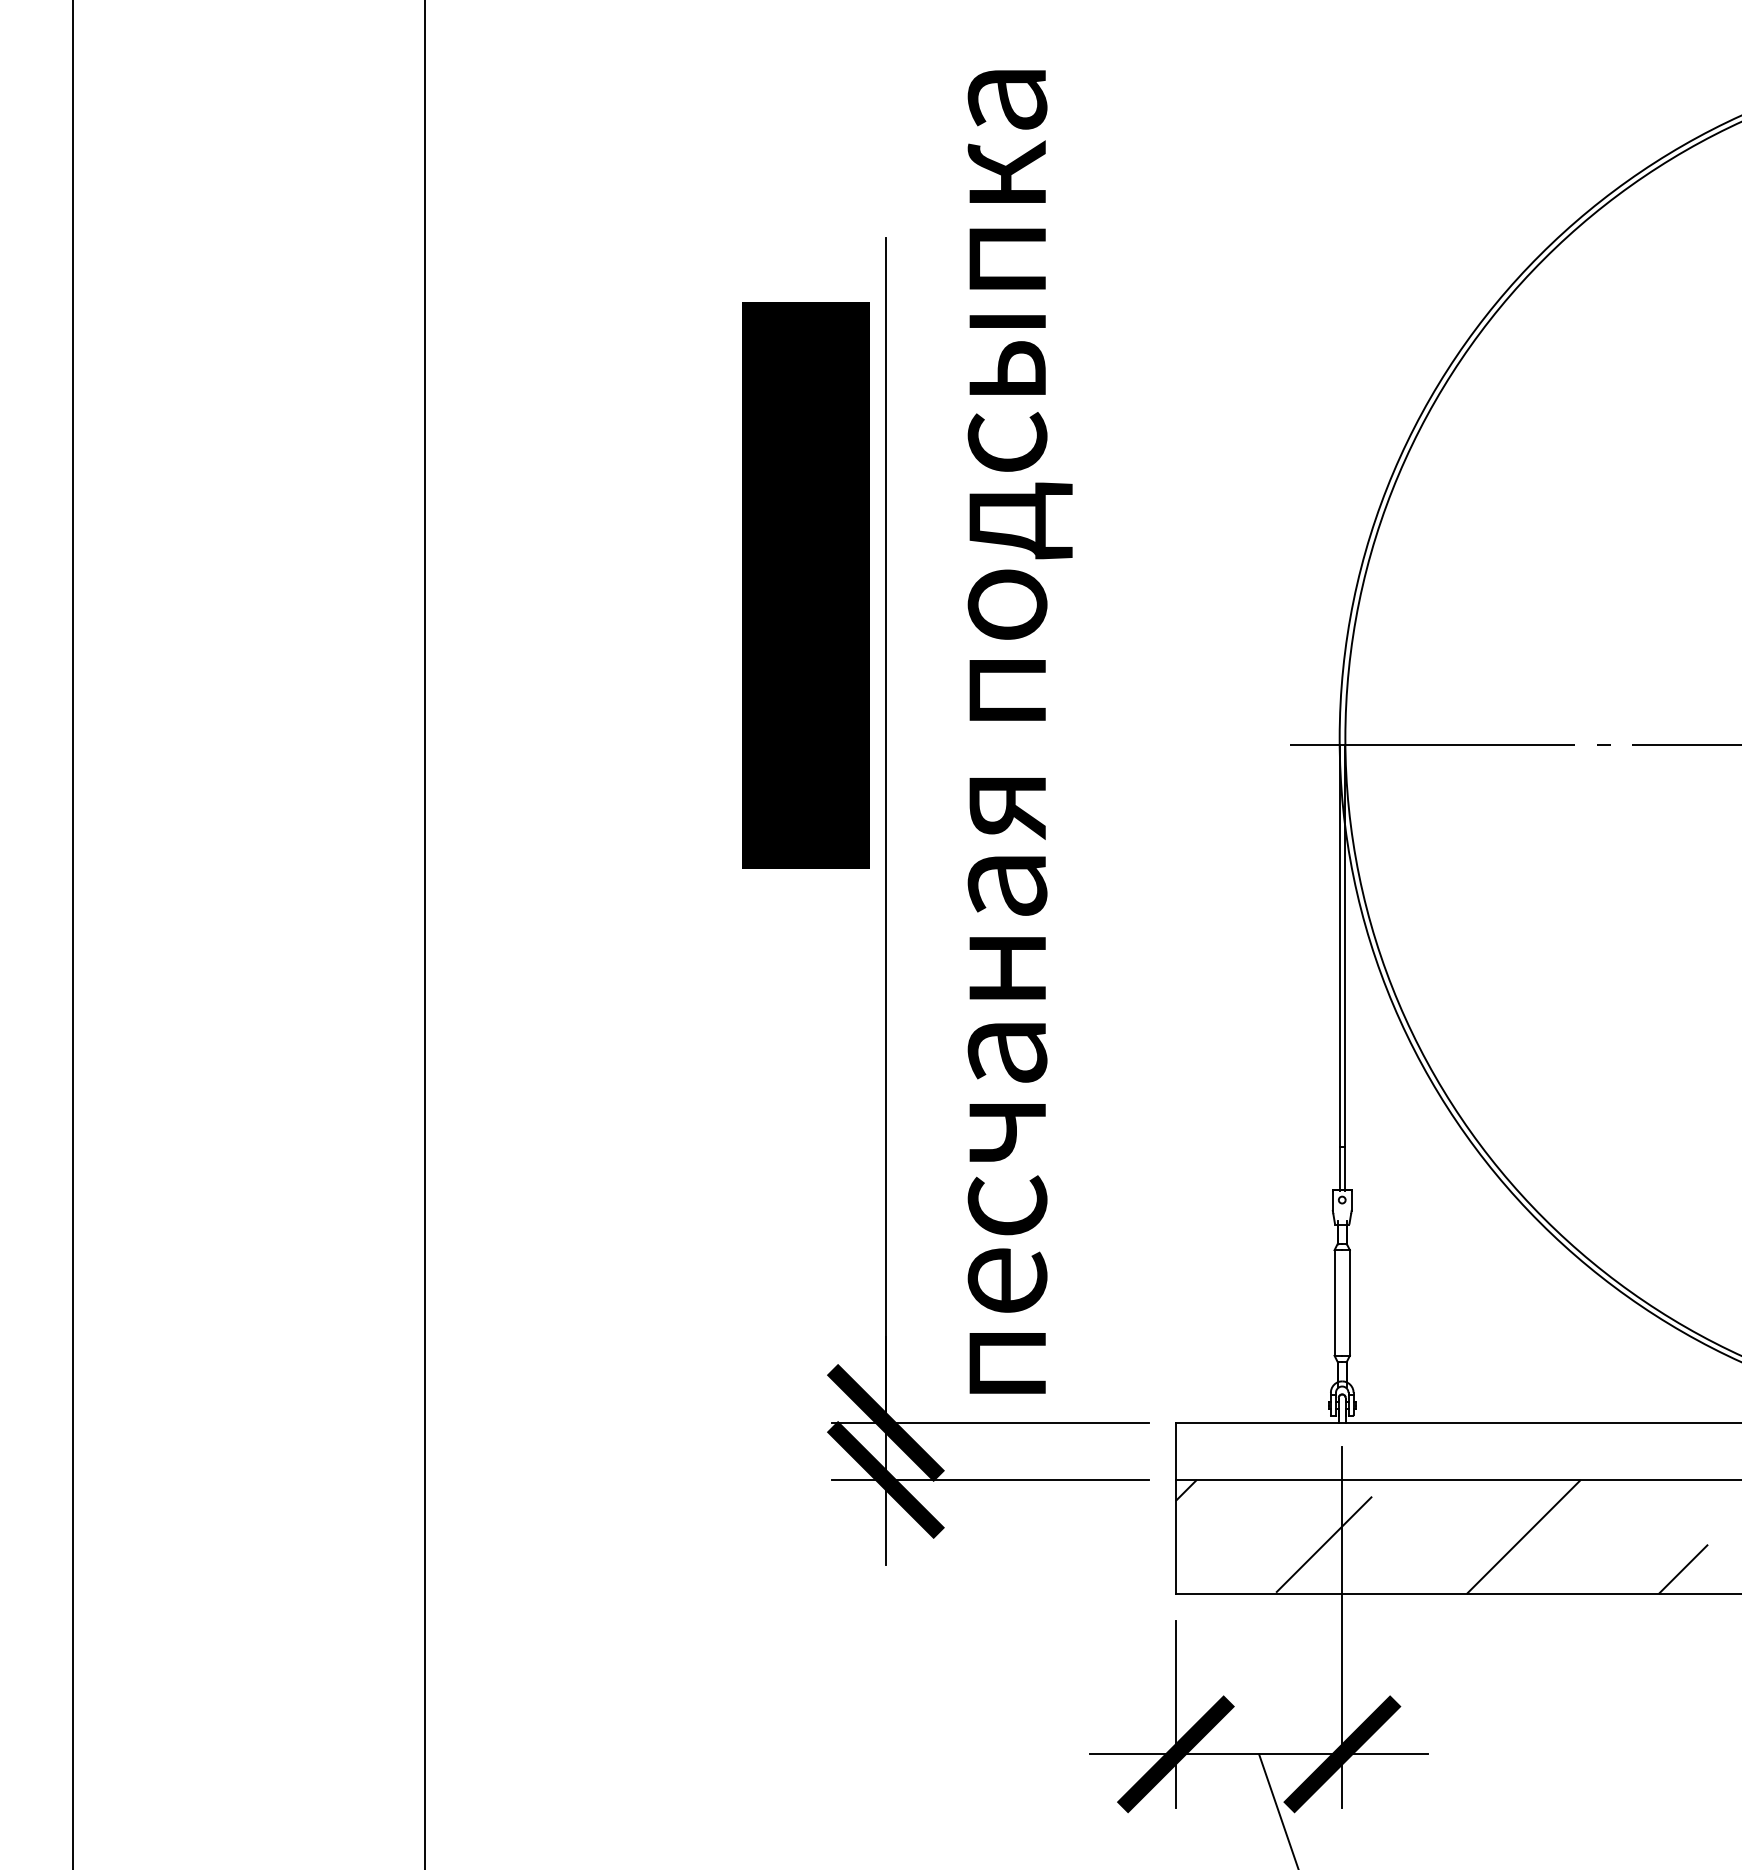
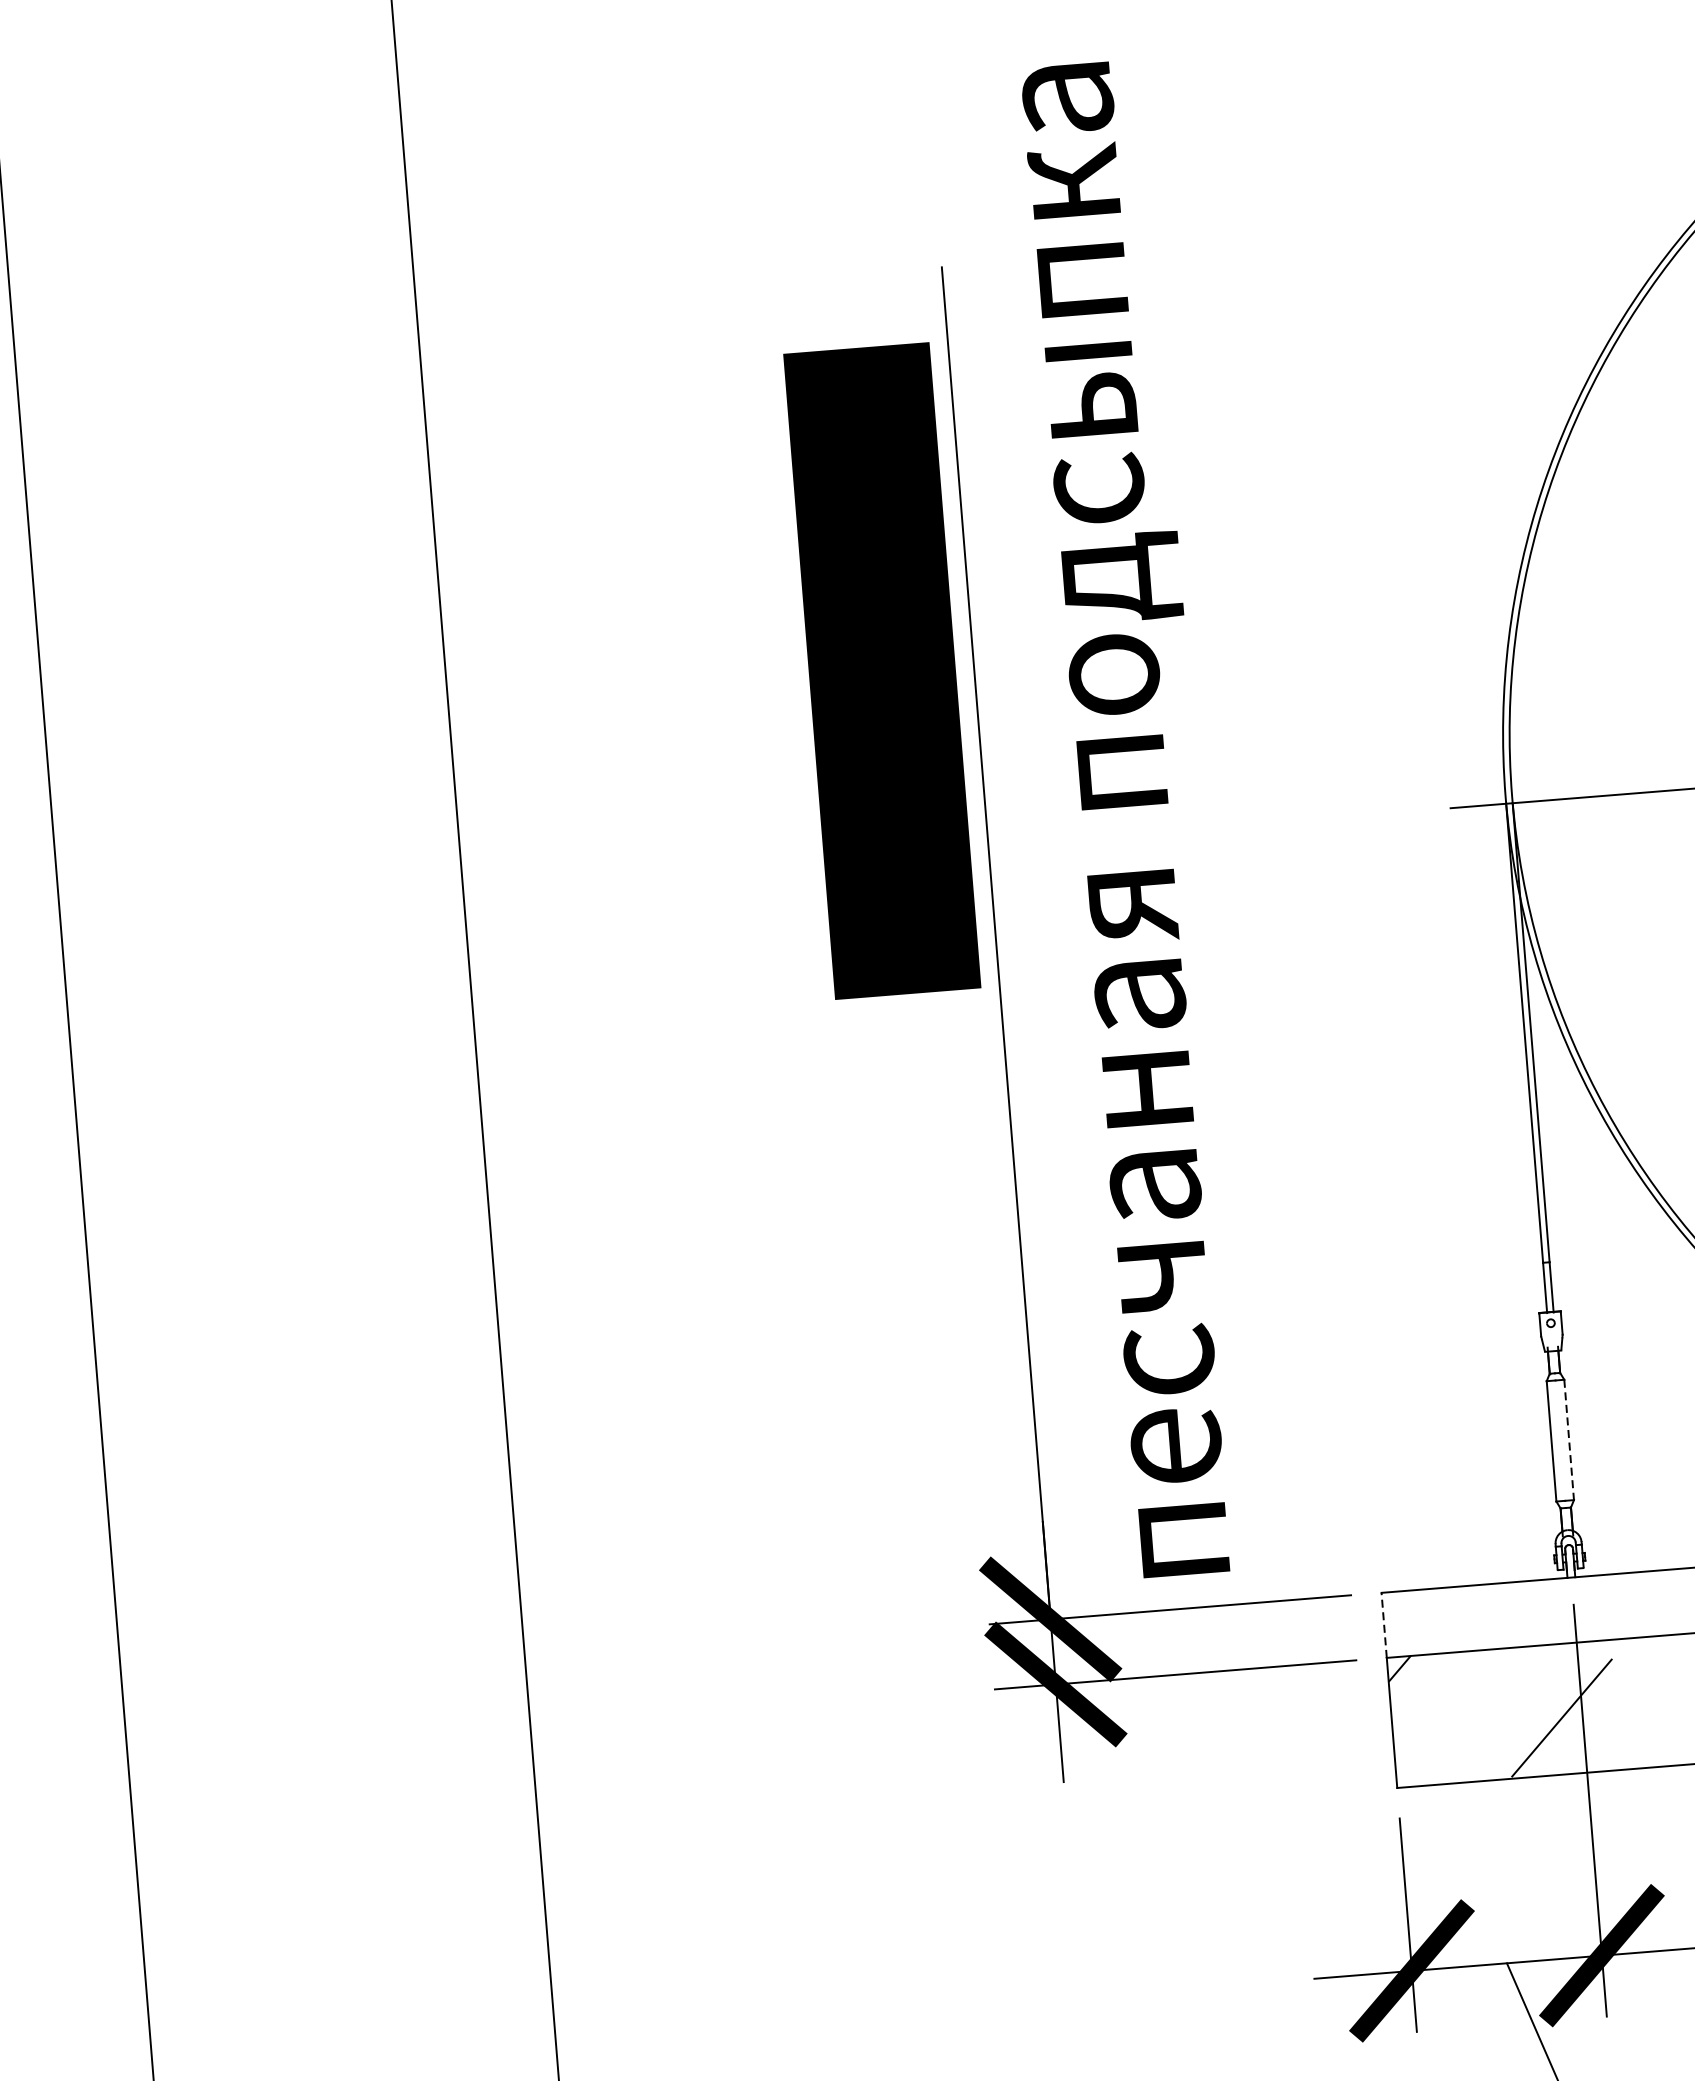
line: (1349, 1302) -> (1568, 1439), solid -> dashed
line: (1175, 1451) -> (1383, 1625), solid -> dashed

